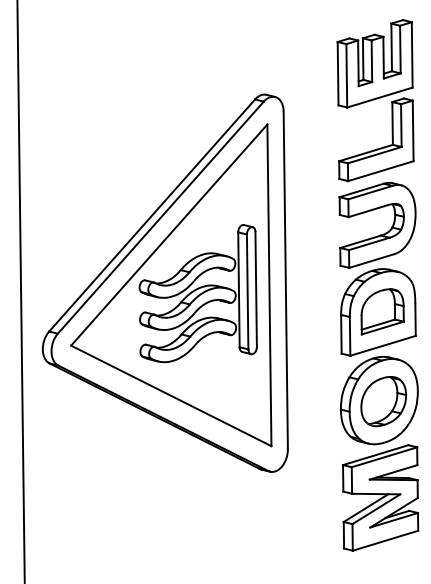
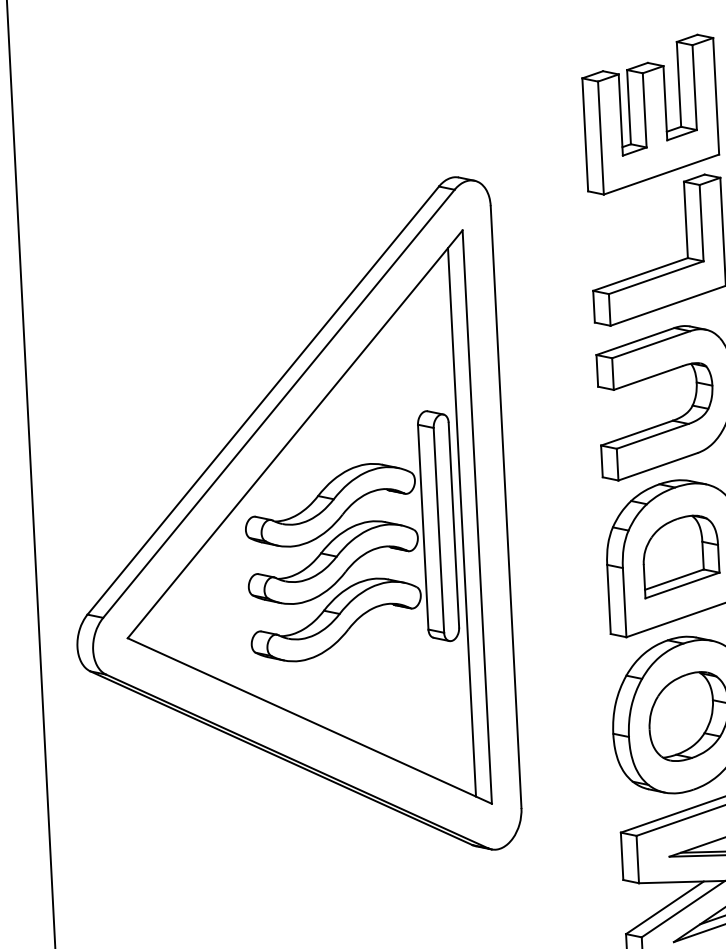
line: (260, 287) -> (461, 521), added

